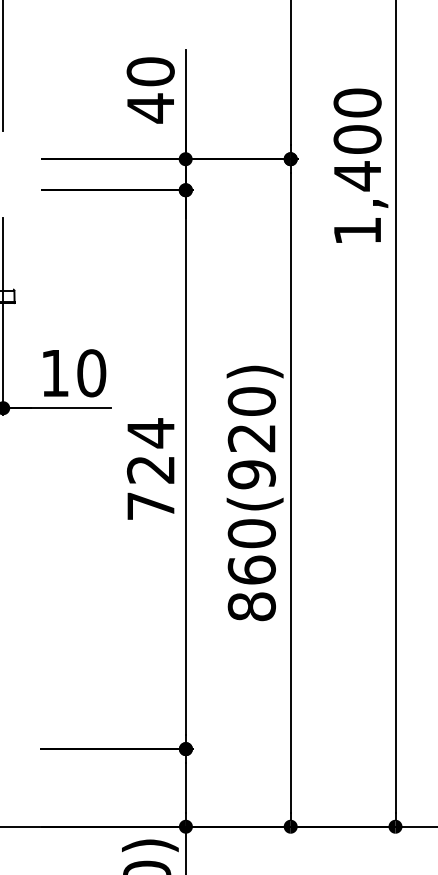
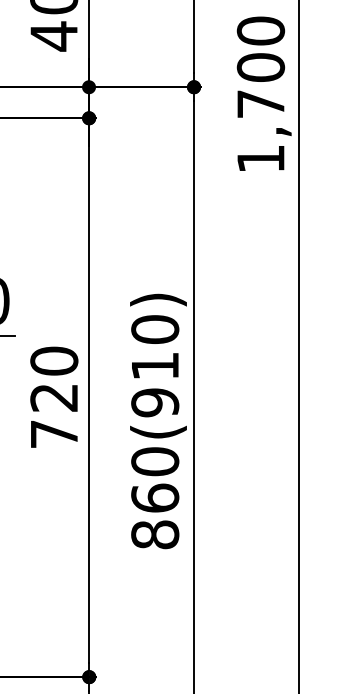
text: (357, 176) -> (260, 104), 1,400 -> 1,700
text: (150, 433) -> (53, 361), 724 -> 720
text: (251, 438) -> (154, 366), 860(920) -> 860(910)

